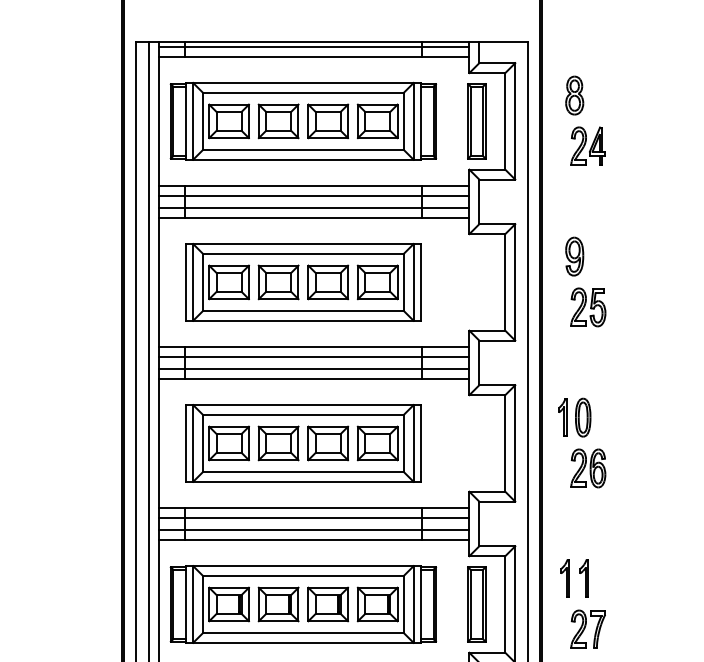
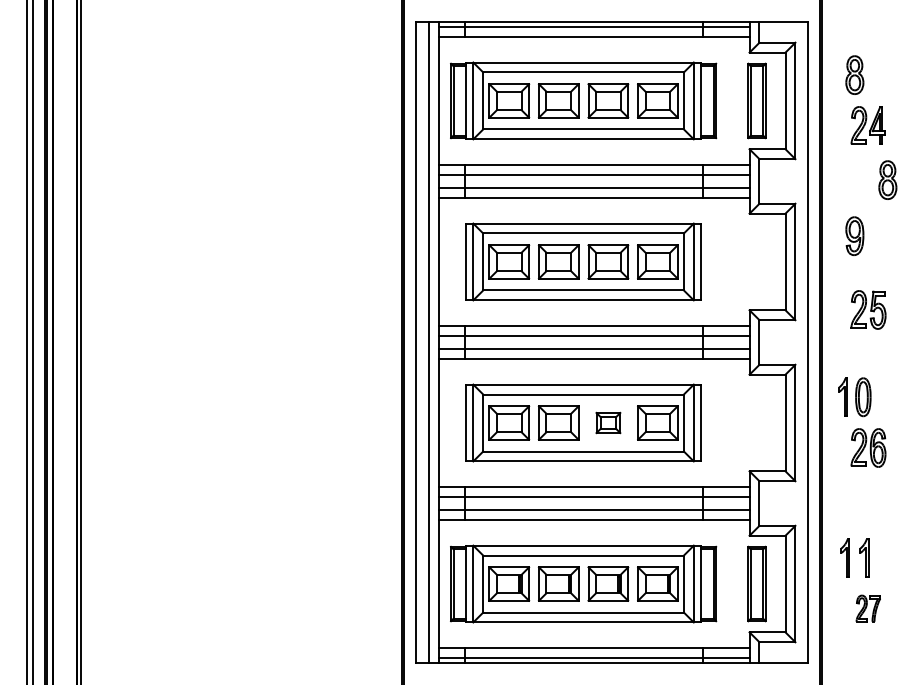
part: (607, 199) -> (887, 179), added
part: (588, 306) -> (868, 309), moved
part: (328, 442) -> (608, 422), size x0.6
part: (588, 628) -> (868, 608), size x0.7

